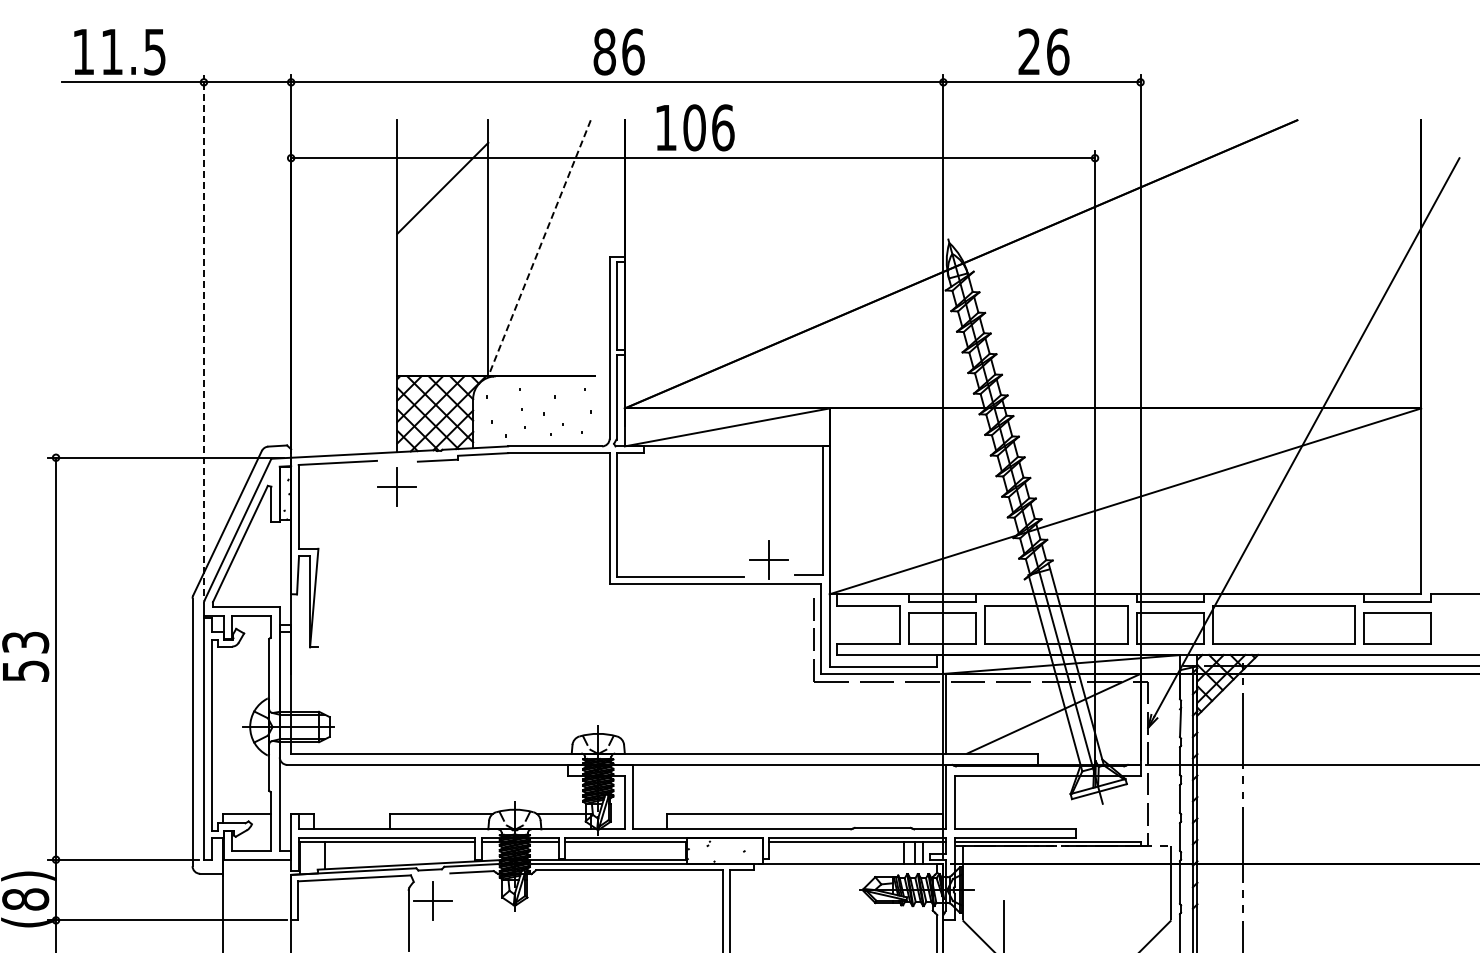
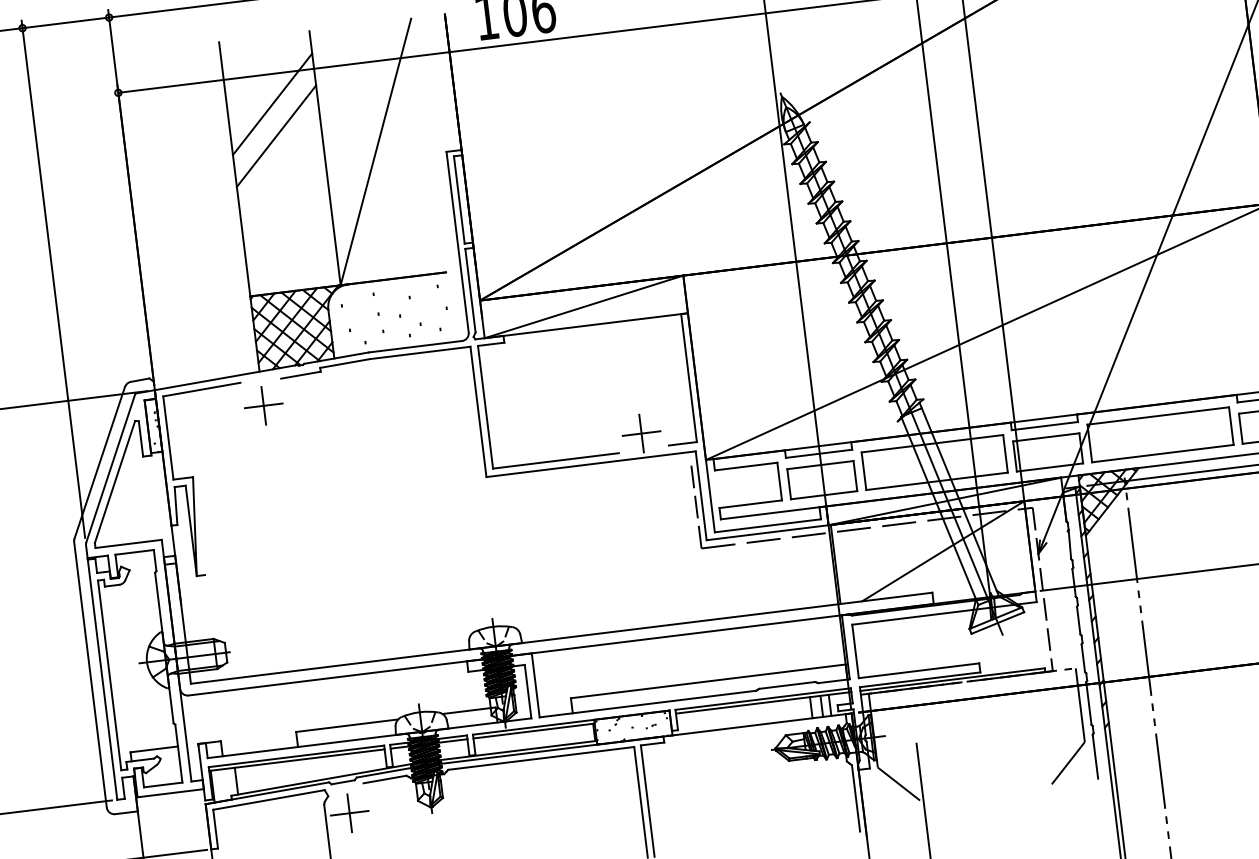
line: (442, 220) -> (276, 136), added
line: (539, 248) -> (375, 152), dashed -> solid
line: (203, 335) -> (52, 279), dashed -> solid

